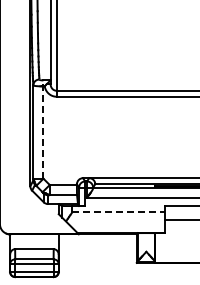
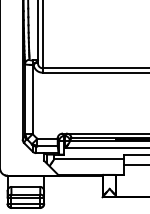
line: (43, 129) -> (32, 97), dashed -> solid
line: (119, 212) -> (89, 159), dashed -> solid

